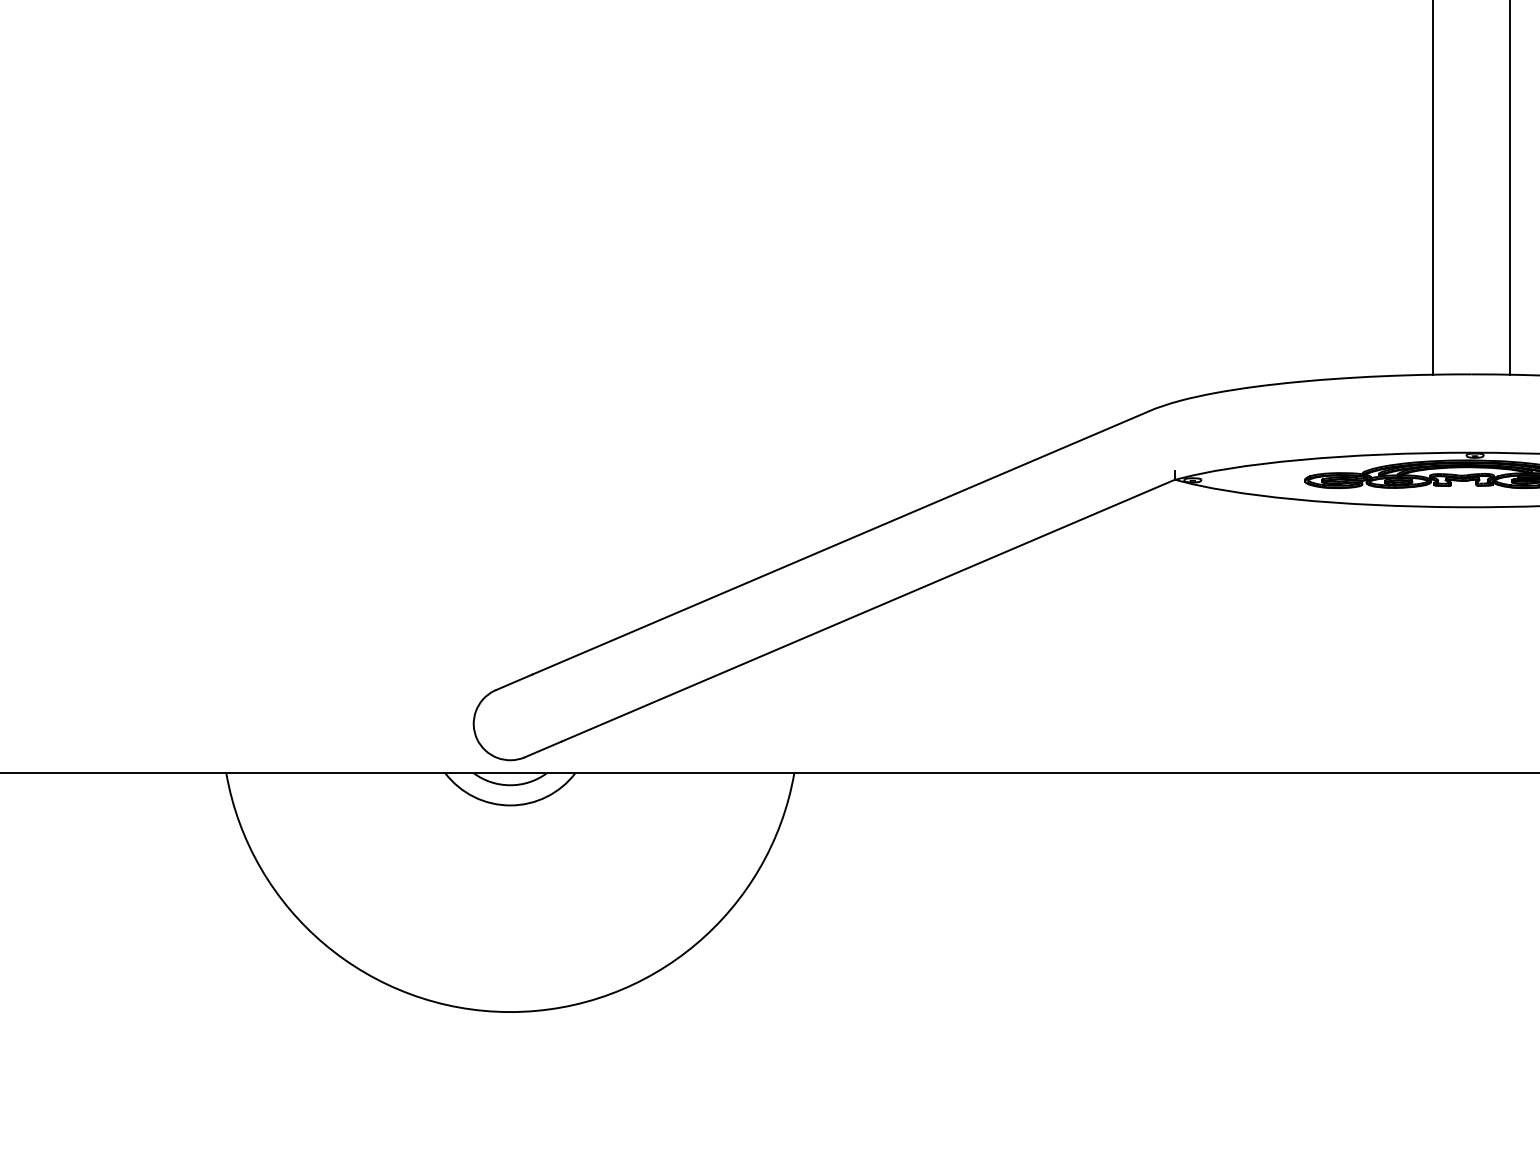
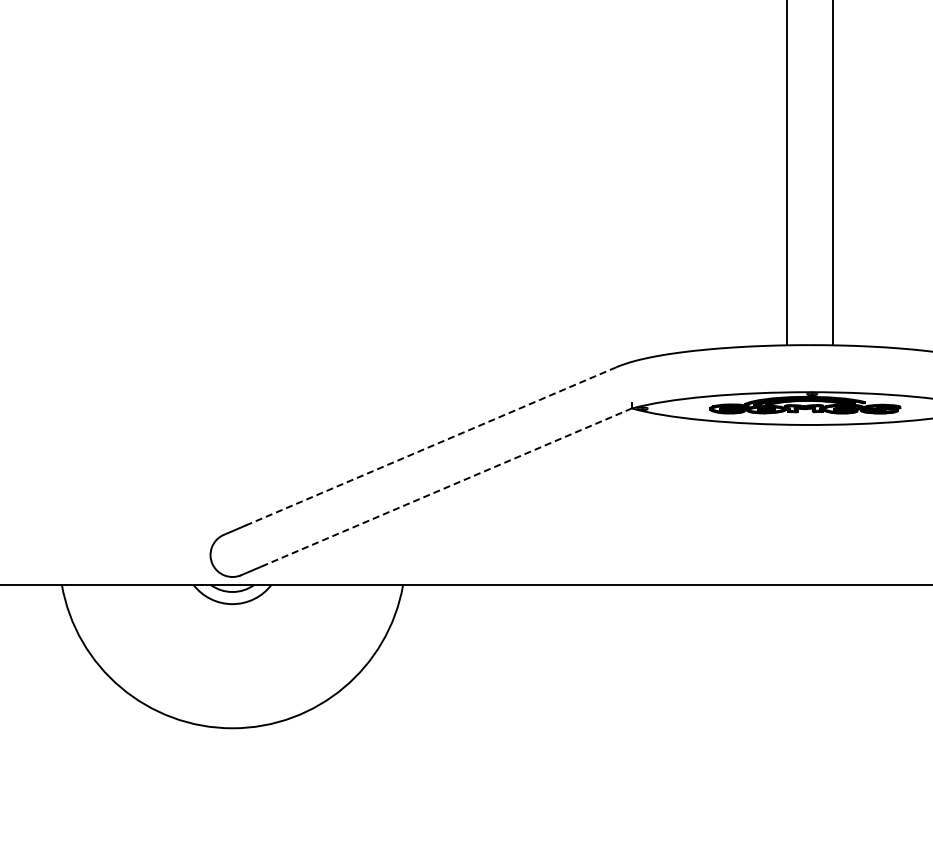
line: (839, 543) -> (430, 446), solid -> dashed
line: (868, 611) -> (447, 487), solid -> dashed

